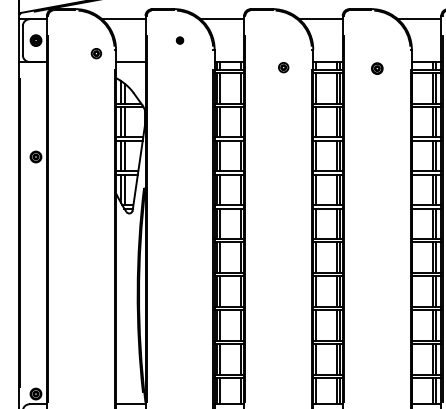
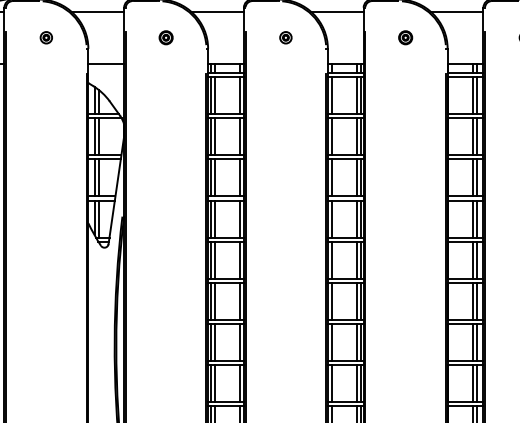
part: (179, 40) -> (165, 37), size x1.67
part: (96, 53) -> (46, 37), moved
part: (283, 67) -> (285, 37), moved
part: (377, 68) -> (405, 37), moved

